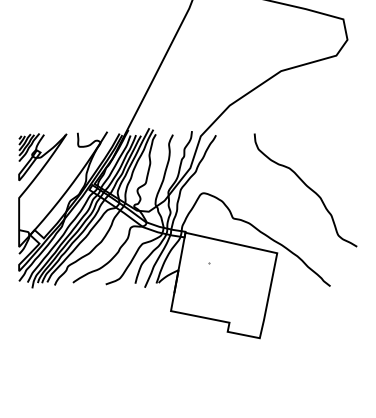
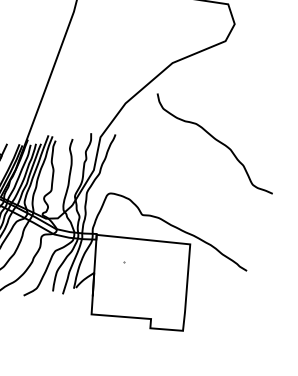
curve: (307, 187) -> (216, 140), moved

